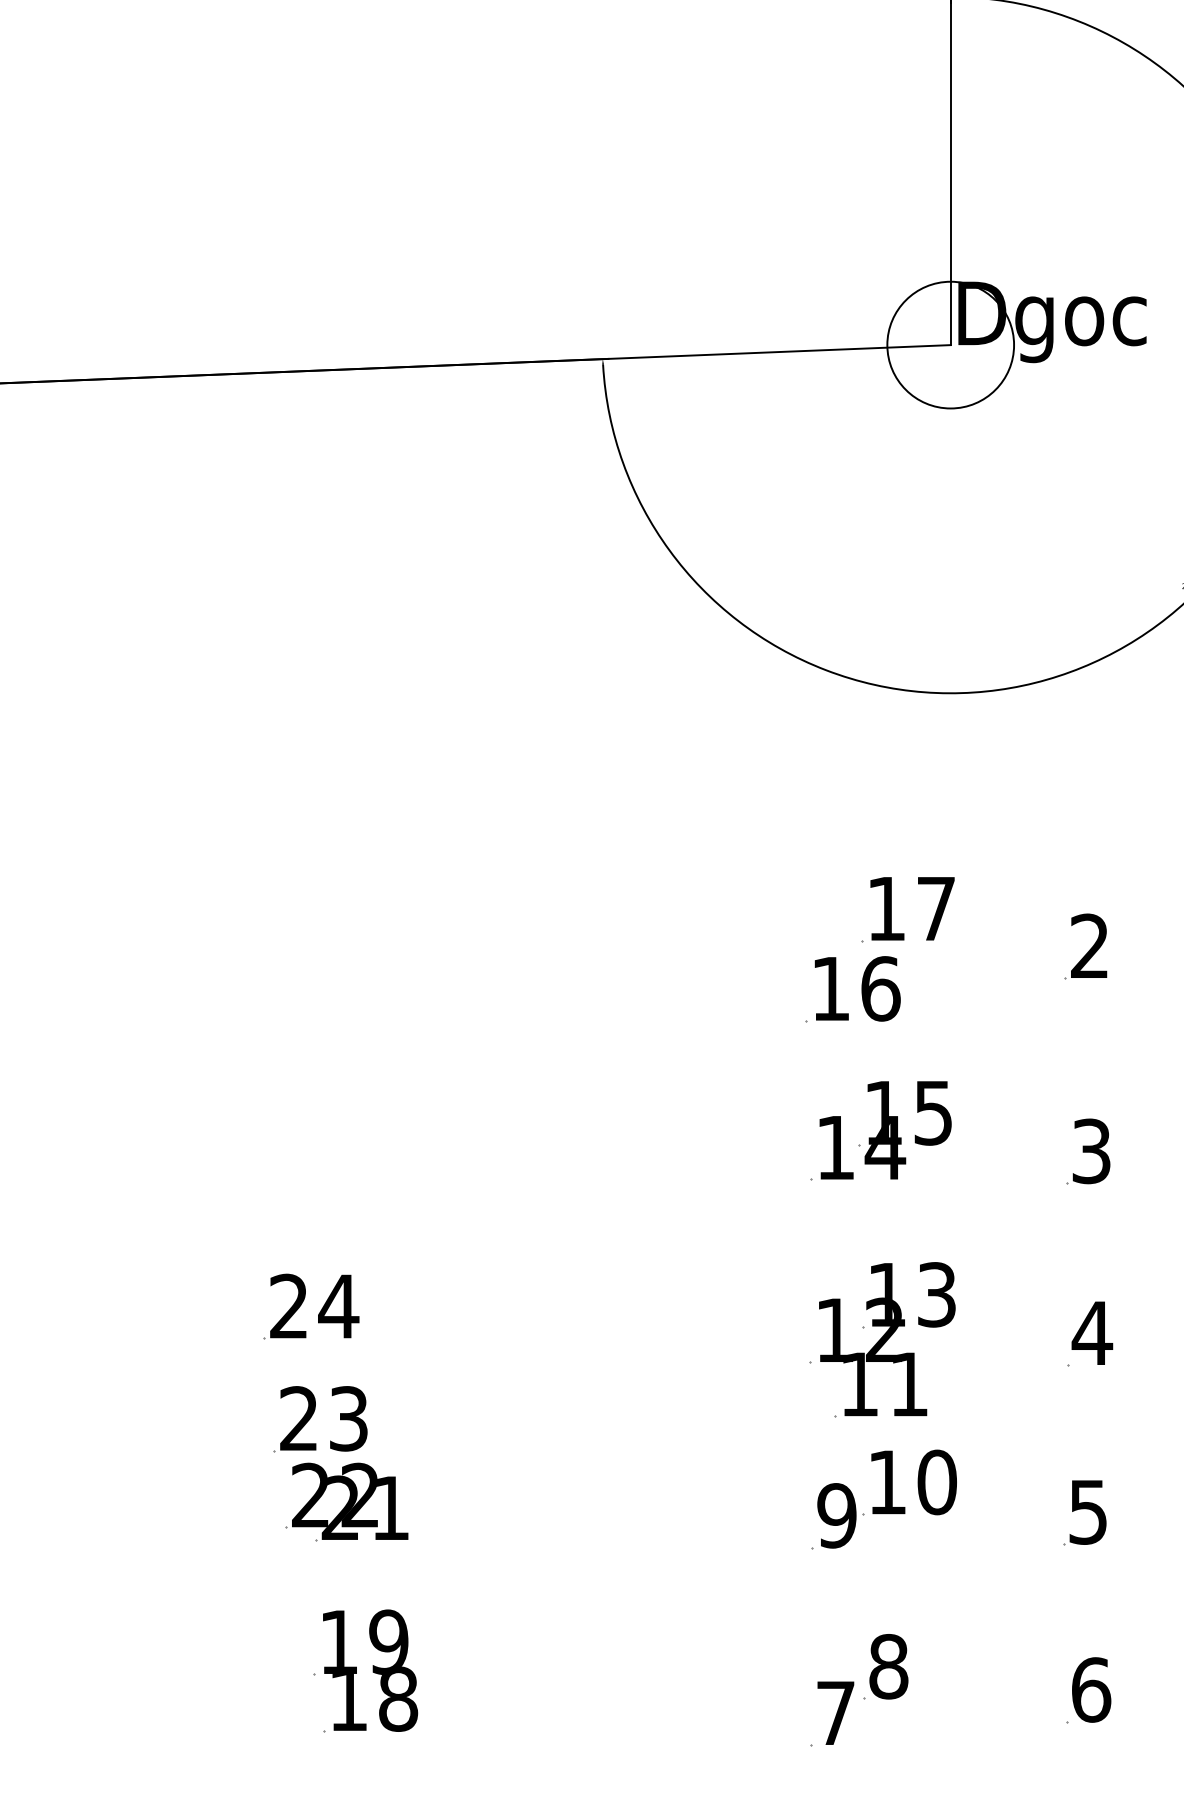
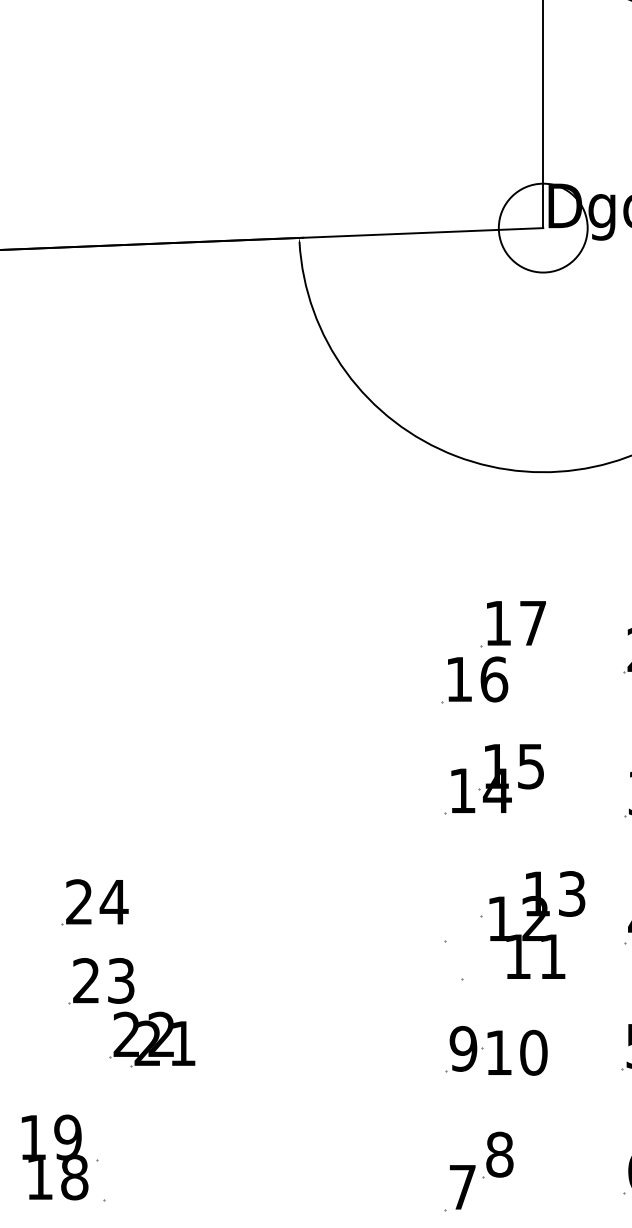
text: (887, 1339) -> (537, 925), moved
text: (913, 1482) -> (517, 1052), moved
part: (346, 1501) -> (151, 1038), moved
text: (370, 1670) -> (55, 1157), moved

